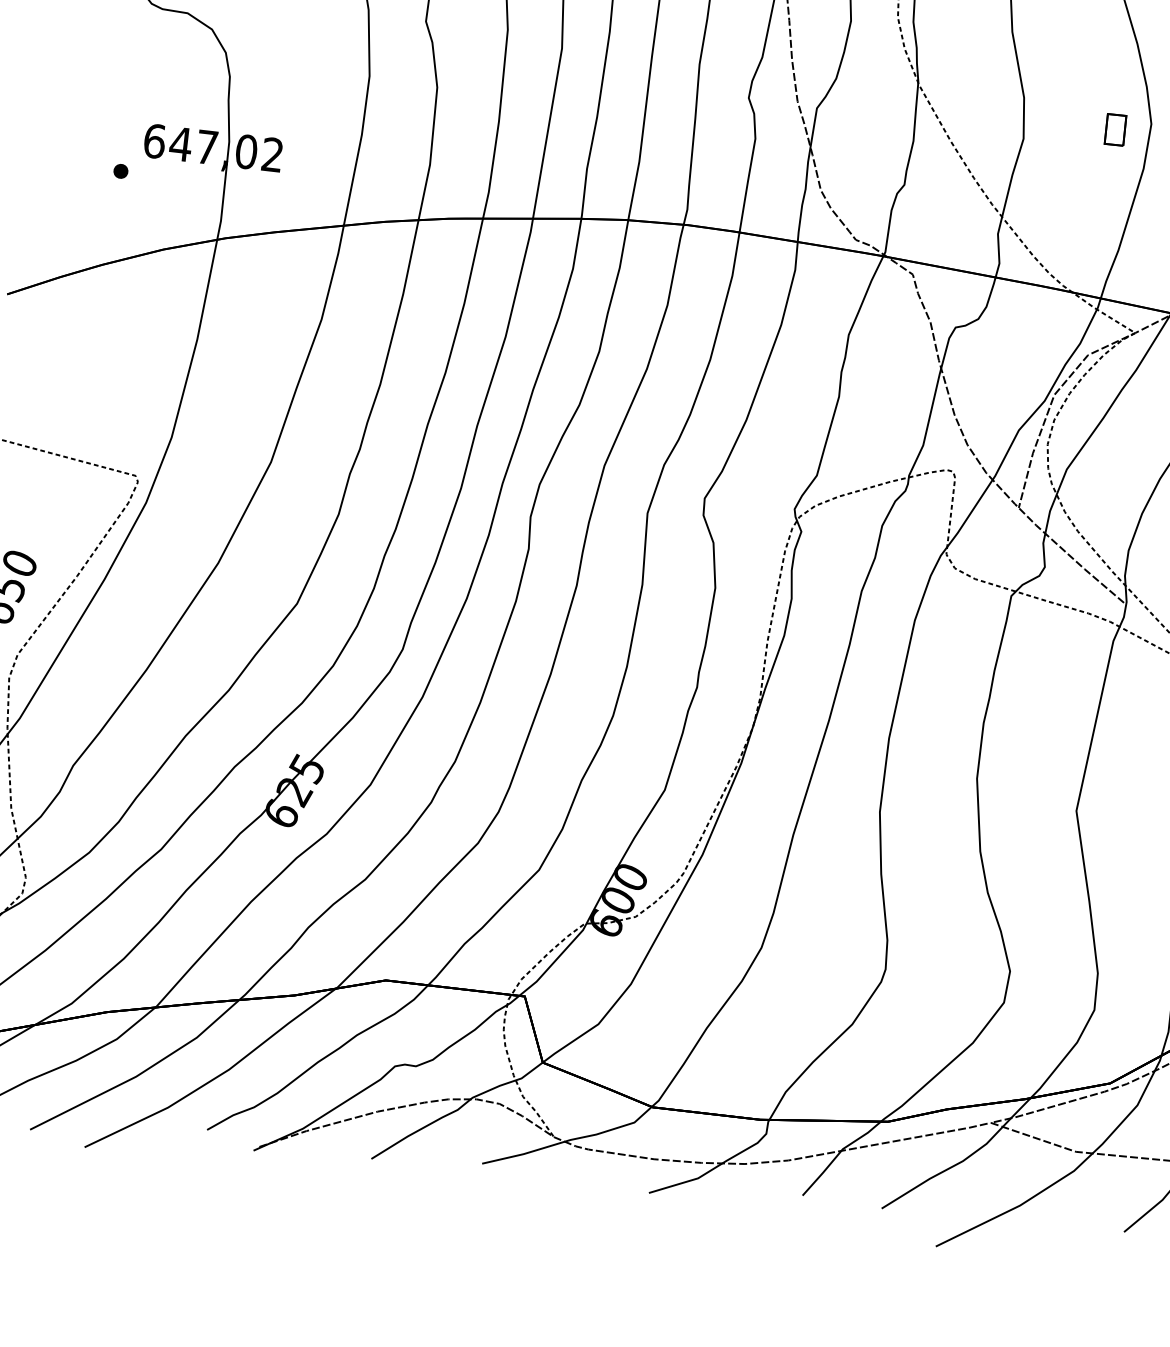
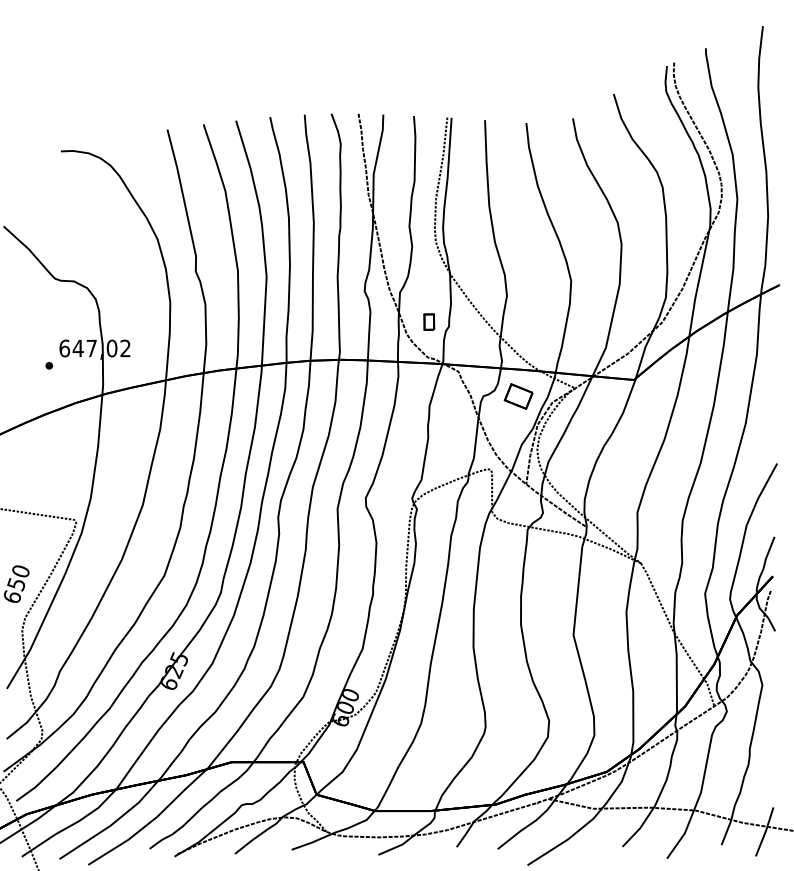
part: (1116, 128) -> (429, 321), moved
part: (1023, 336) -> (518, 396), added

